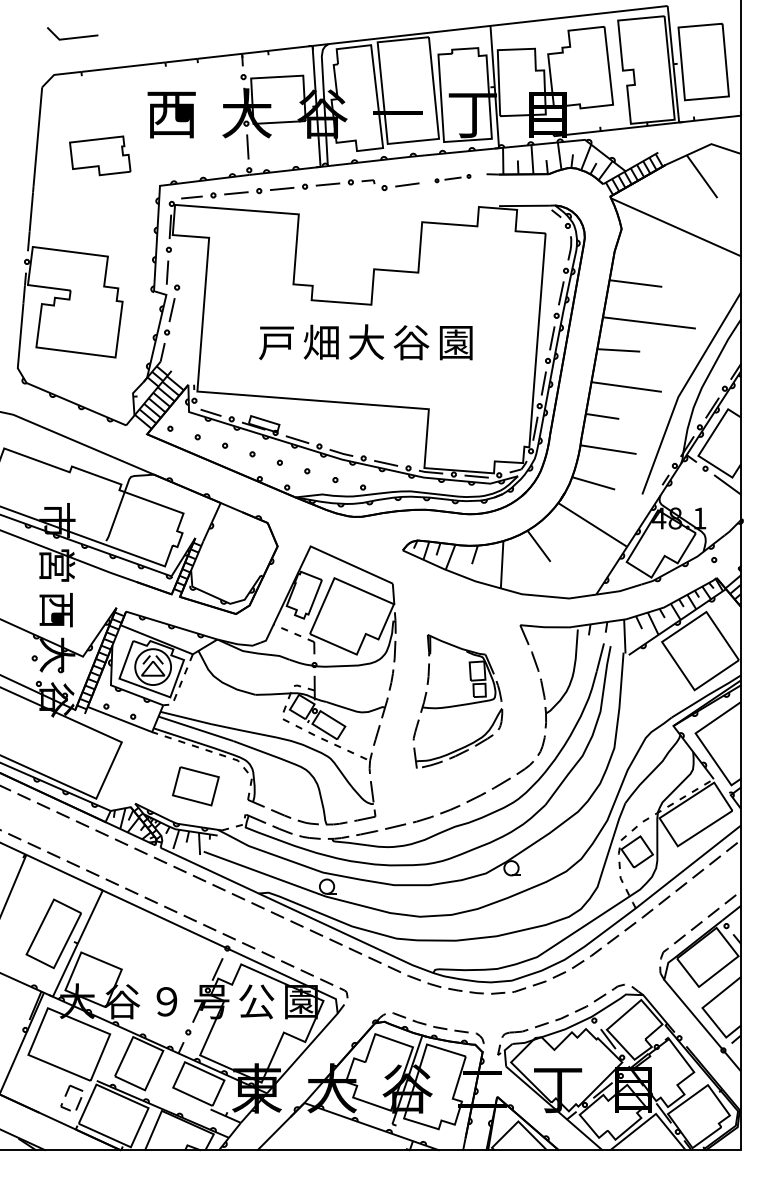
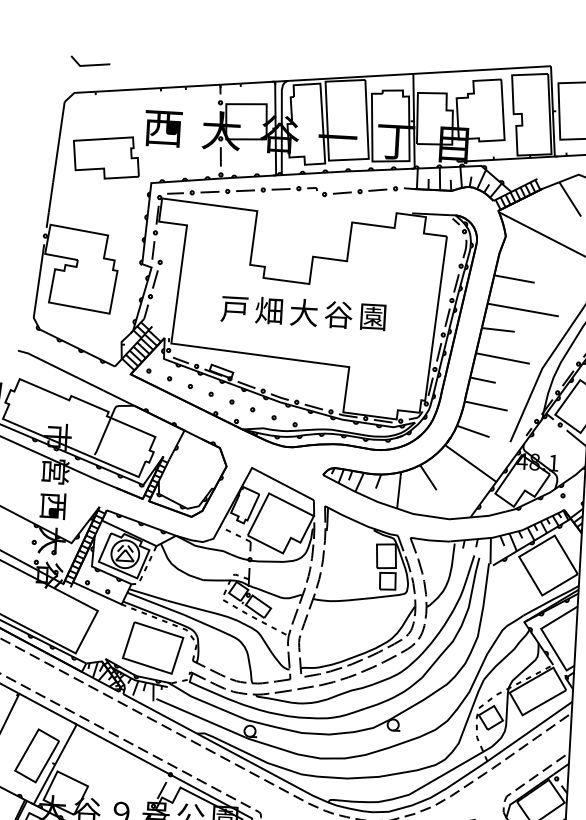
part: (100, 155) -> (106, 157), size x1.43
part: (452, 178) -> (377, 190), size x1.43
part: (457, 701) -> (358, 593), size x1.67
part: (195, 786) -> (152, 648), size x1.67

